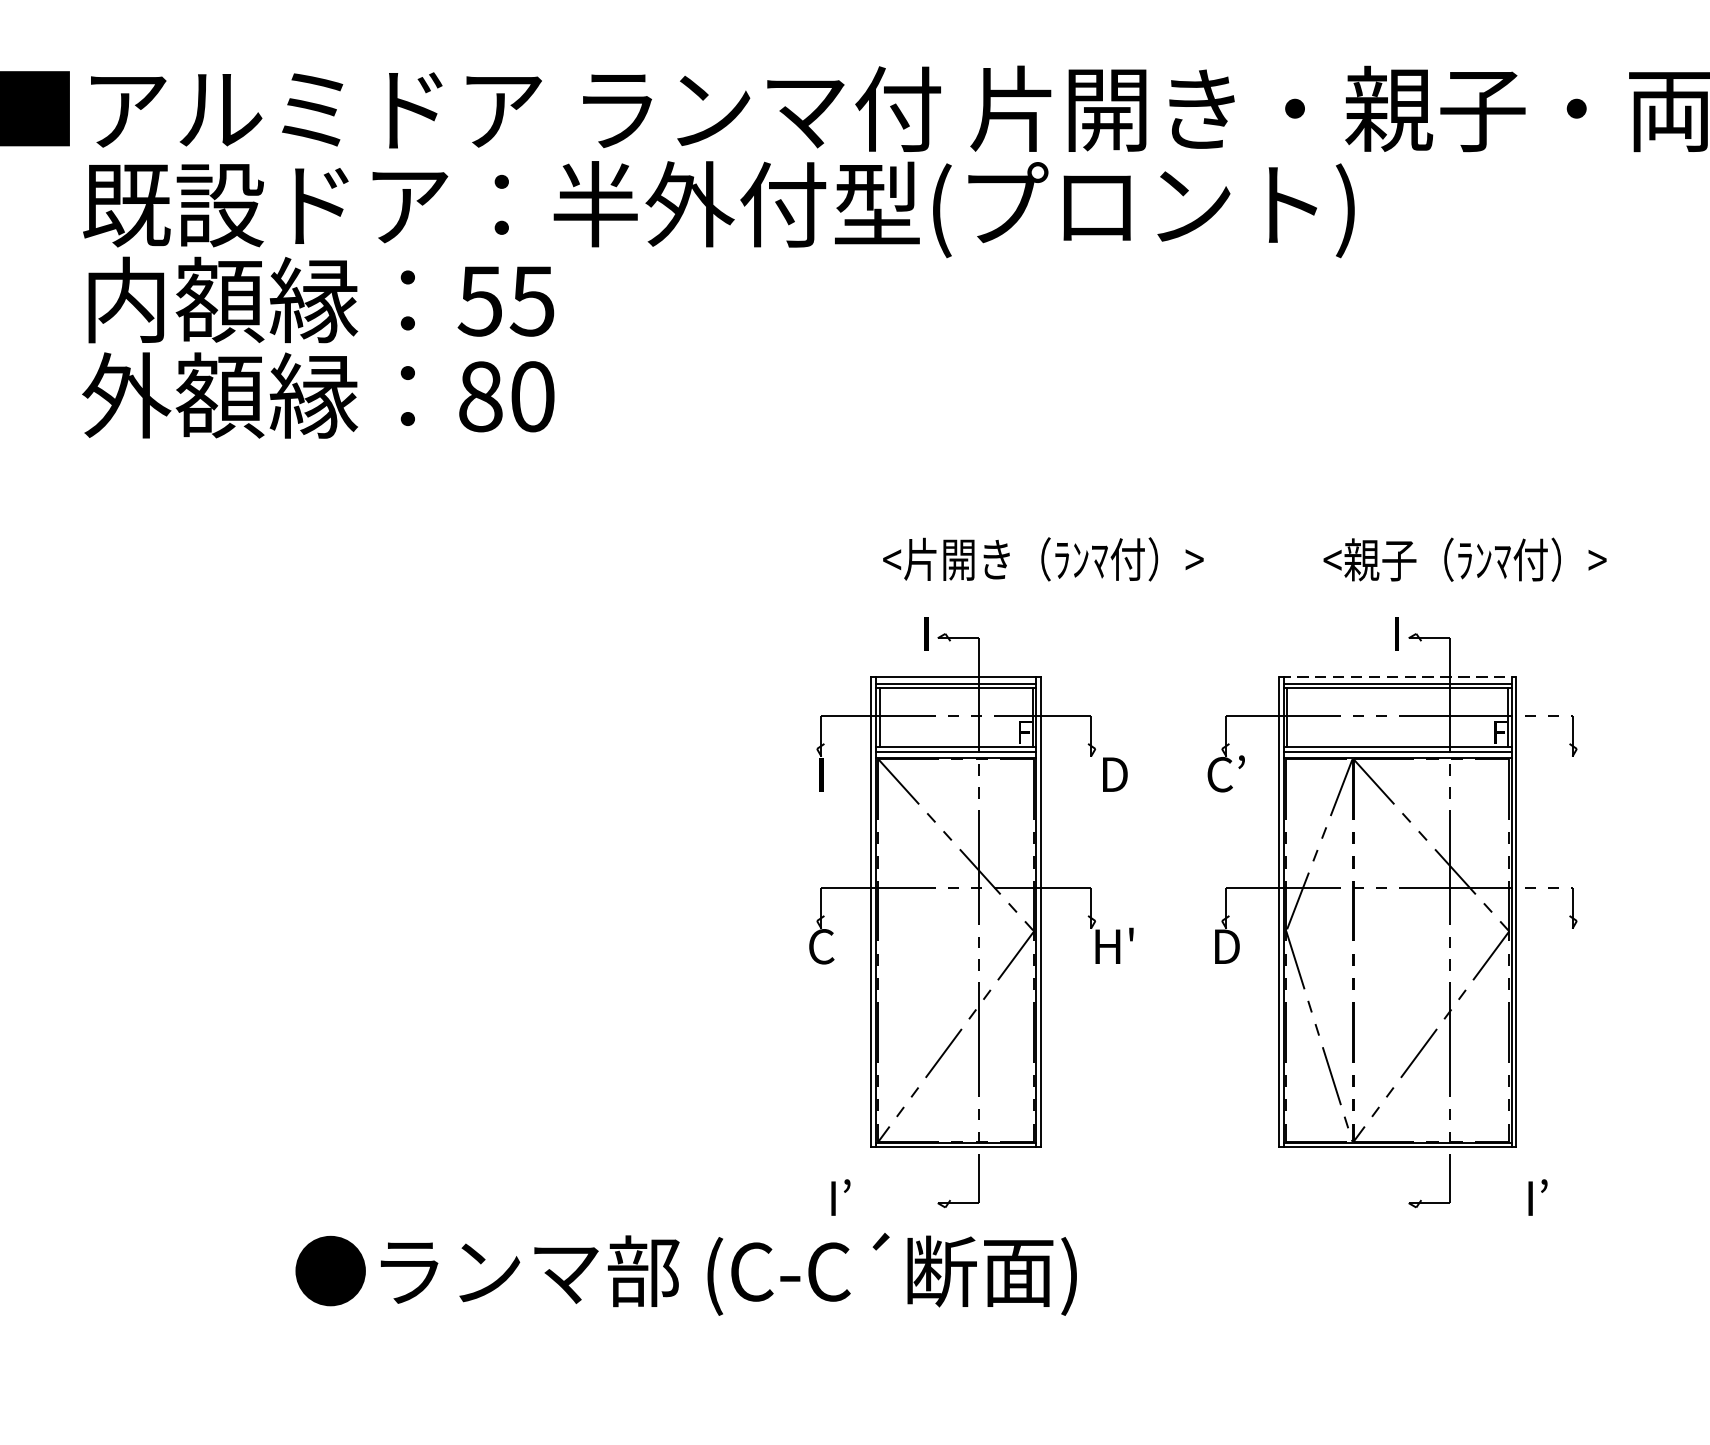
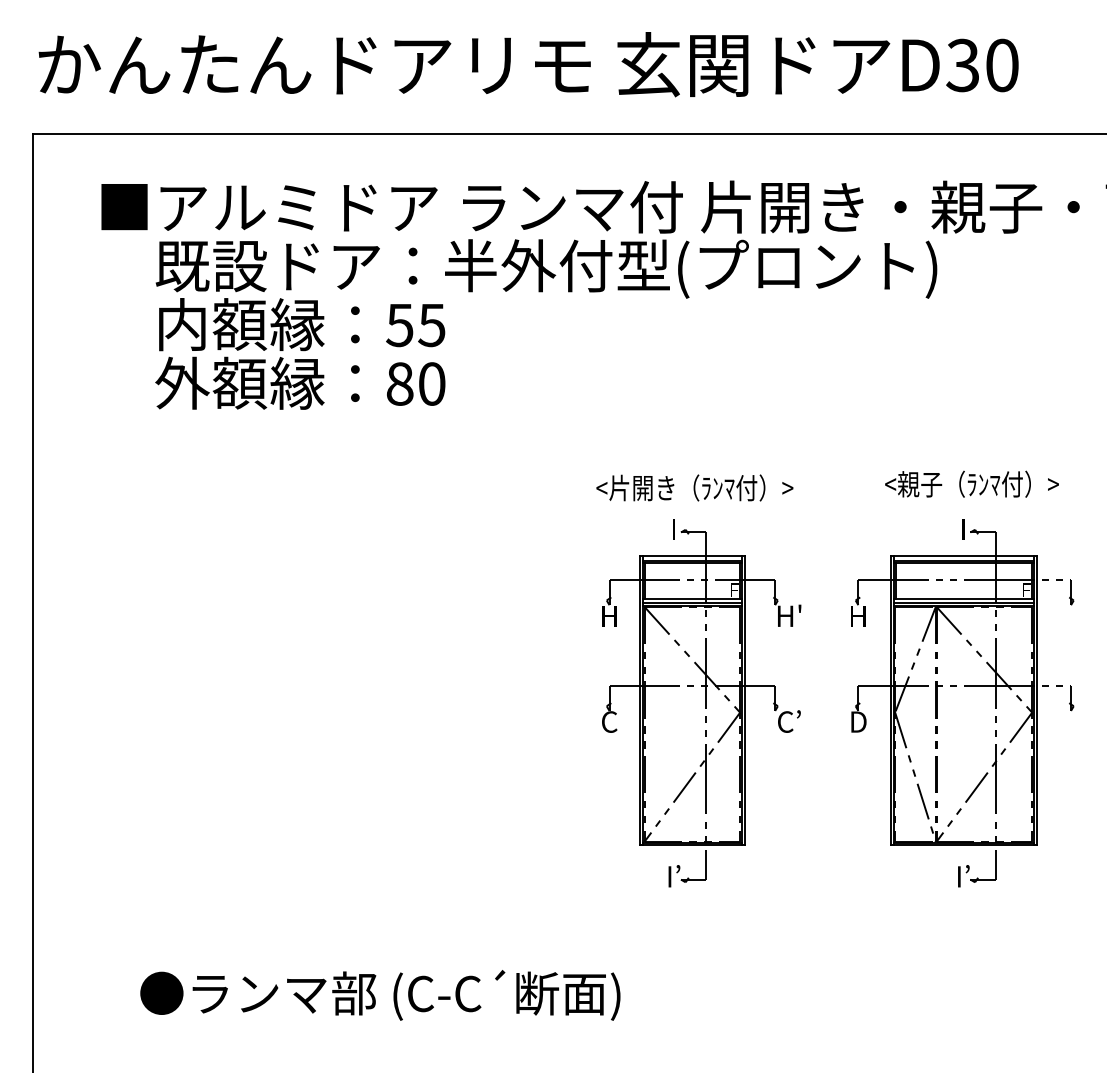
text: (1042, 558) -> (694, 487), moved
text: (1464, 558) -> (971, 483), moved
line: (1397, 677) -> (963, 556), dashed -> solid
text: (1114, 773) -> (789, 615), D -> H'
text: (1225, 773) -> (857, 615), C’ -> H
text: (821, 774) -> (609, 616), I -> H
text: (1114, 945) -> (789, 721), H' -> C’
text: (840, 1198) -> (674, 876), moved
text: (1537, 1198) -> (963, 876), moved
text: (686, 1274) -> (380, 995), moved

